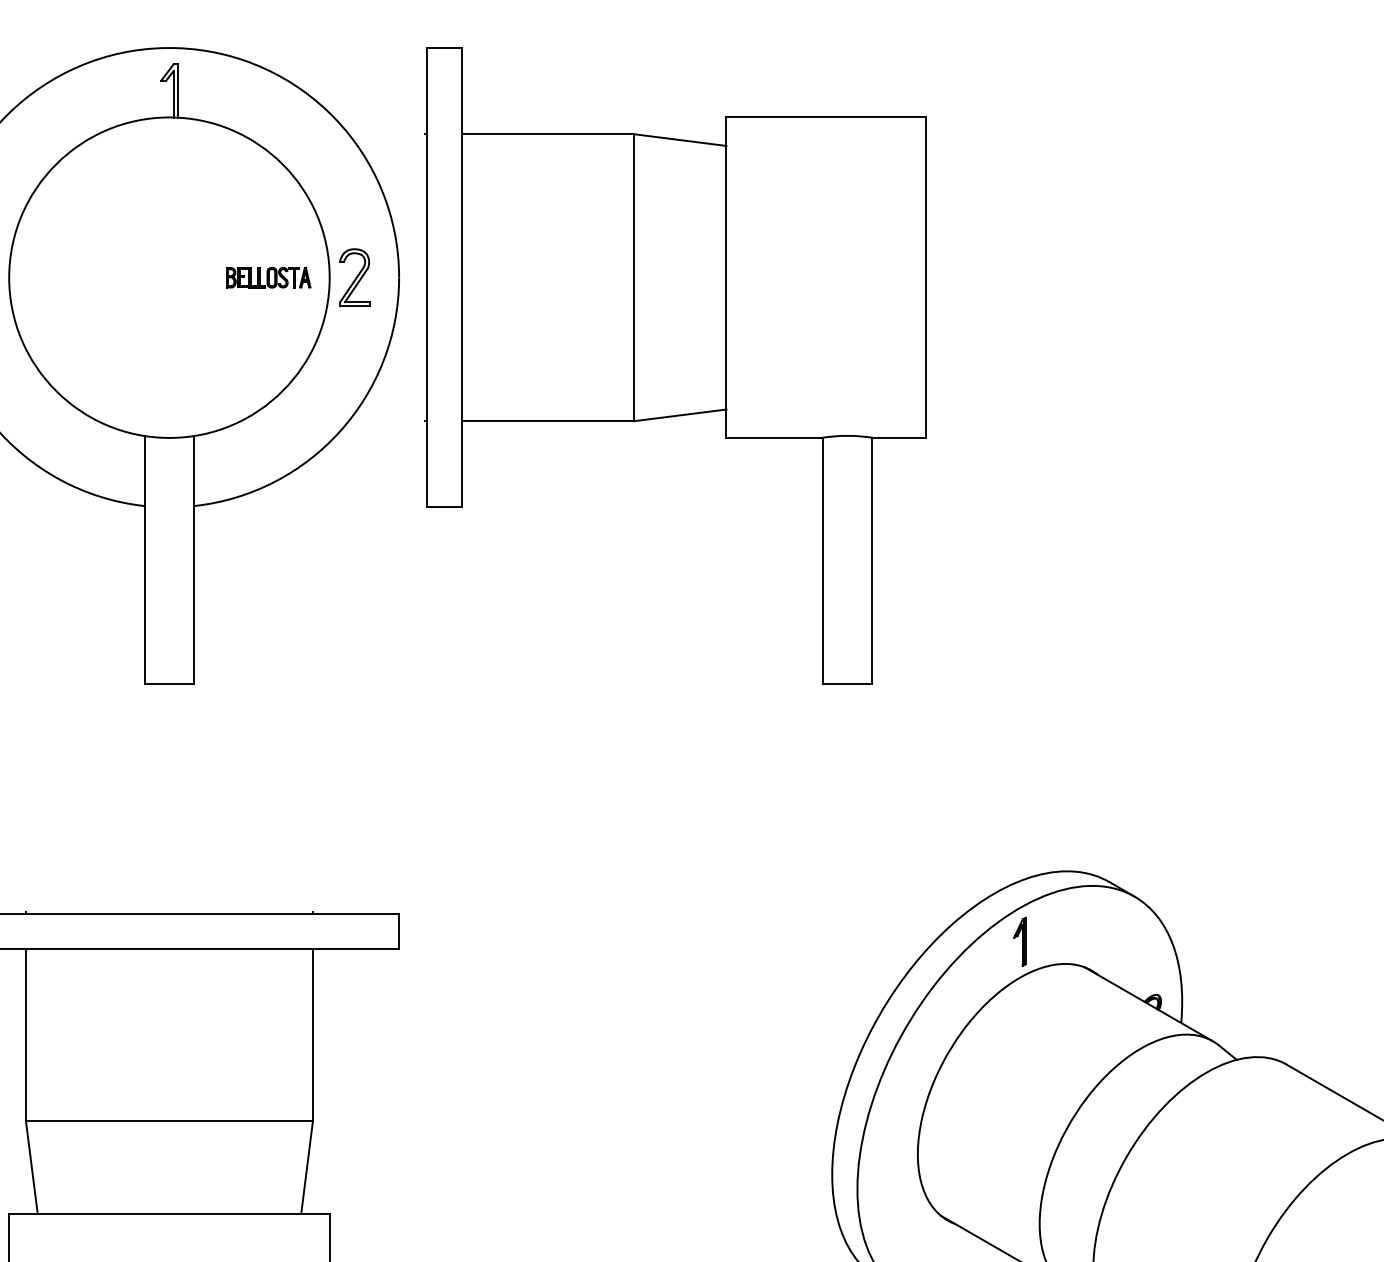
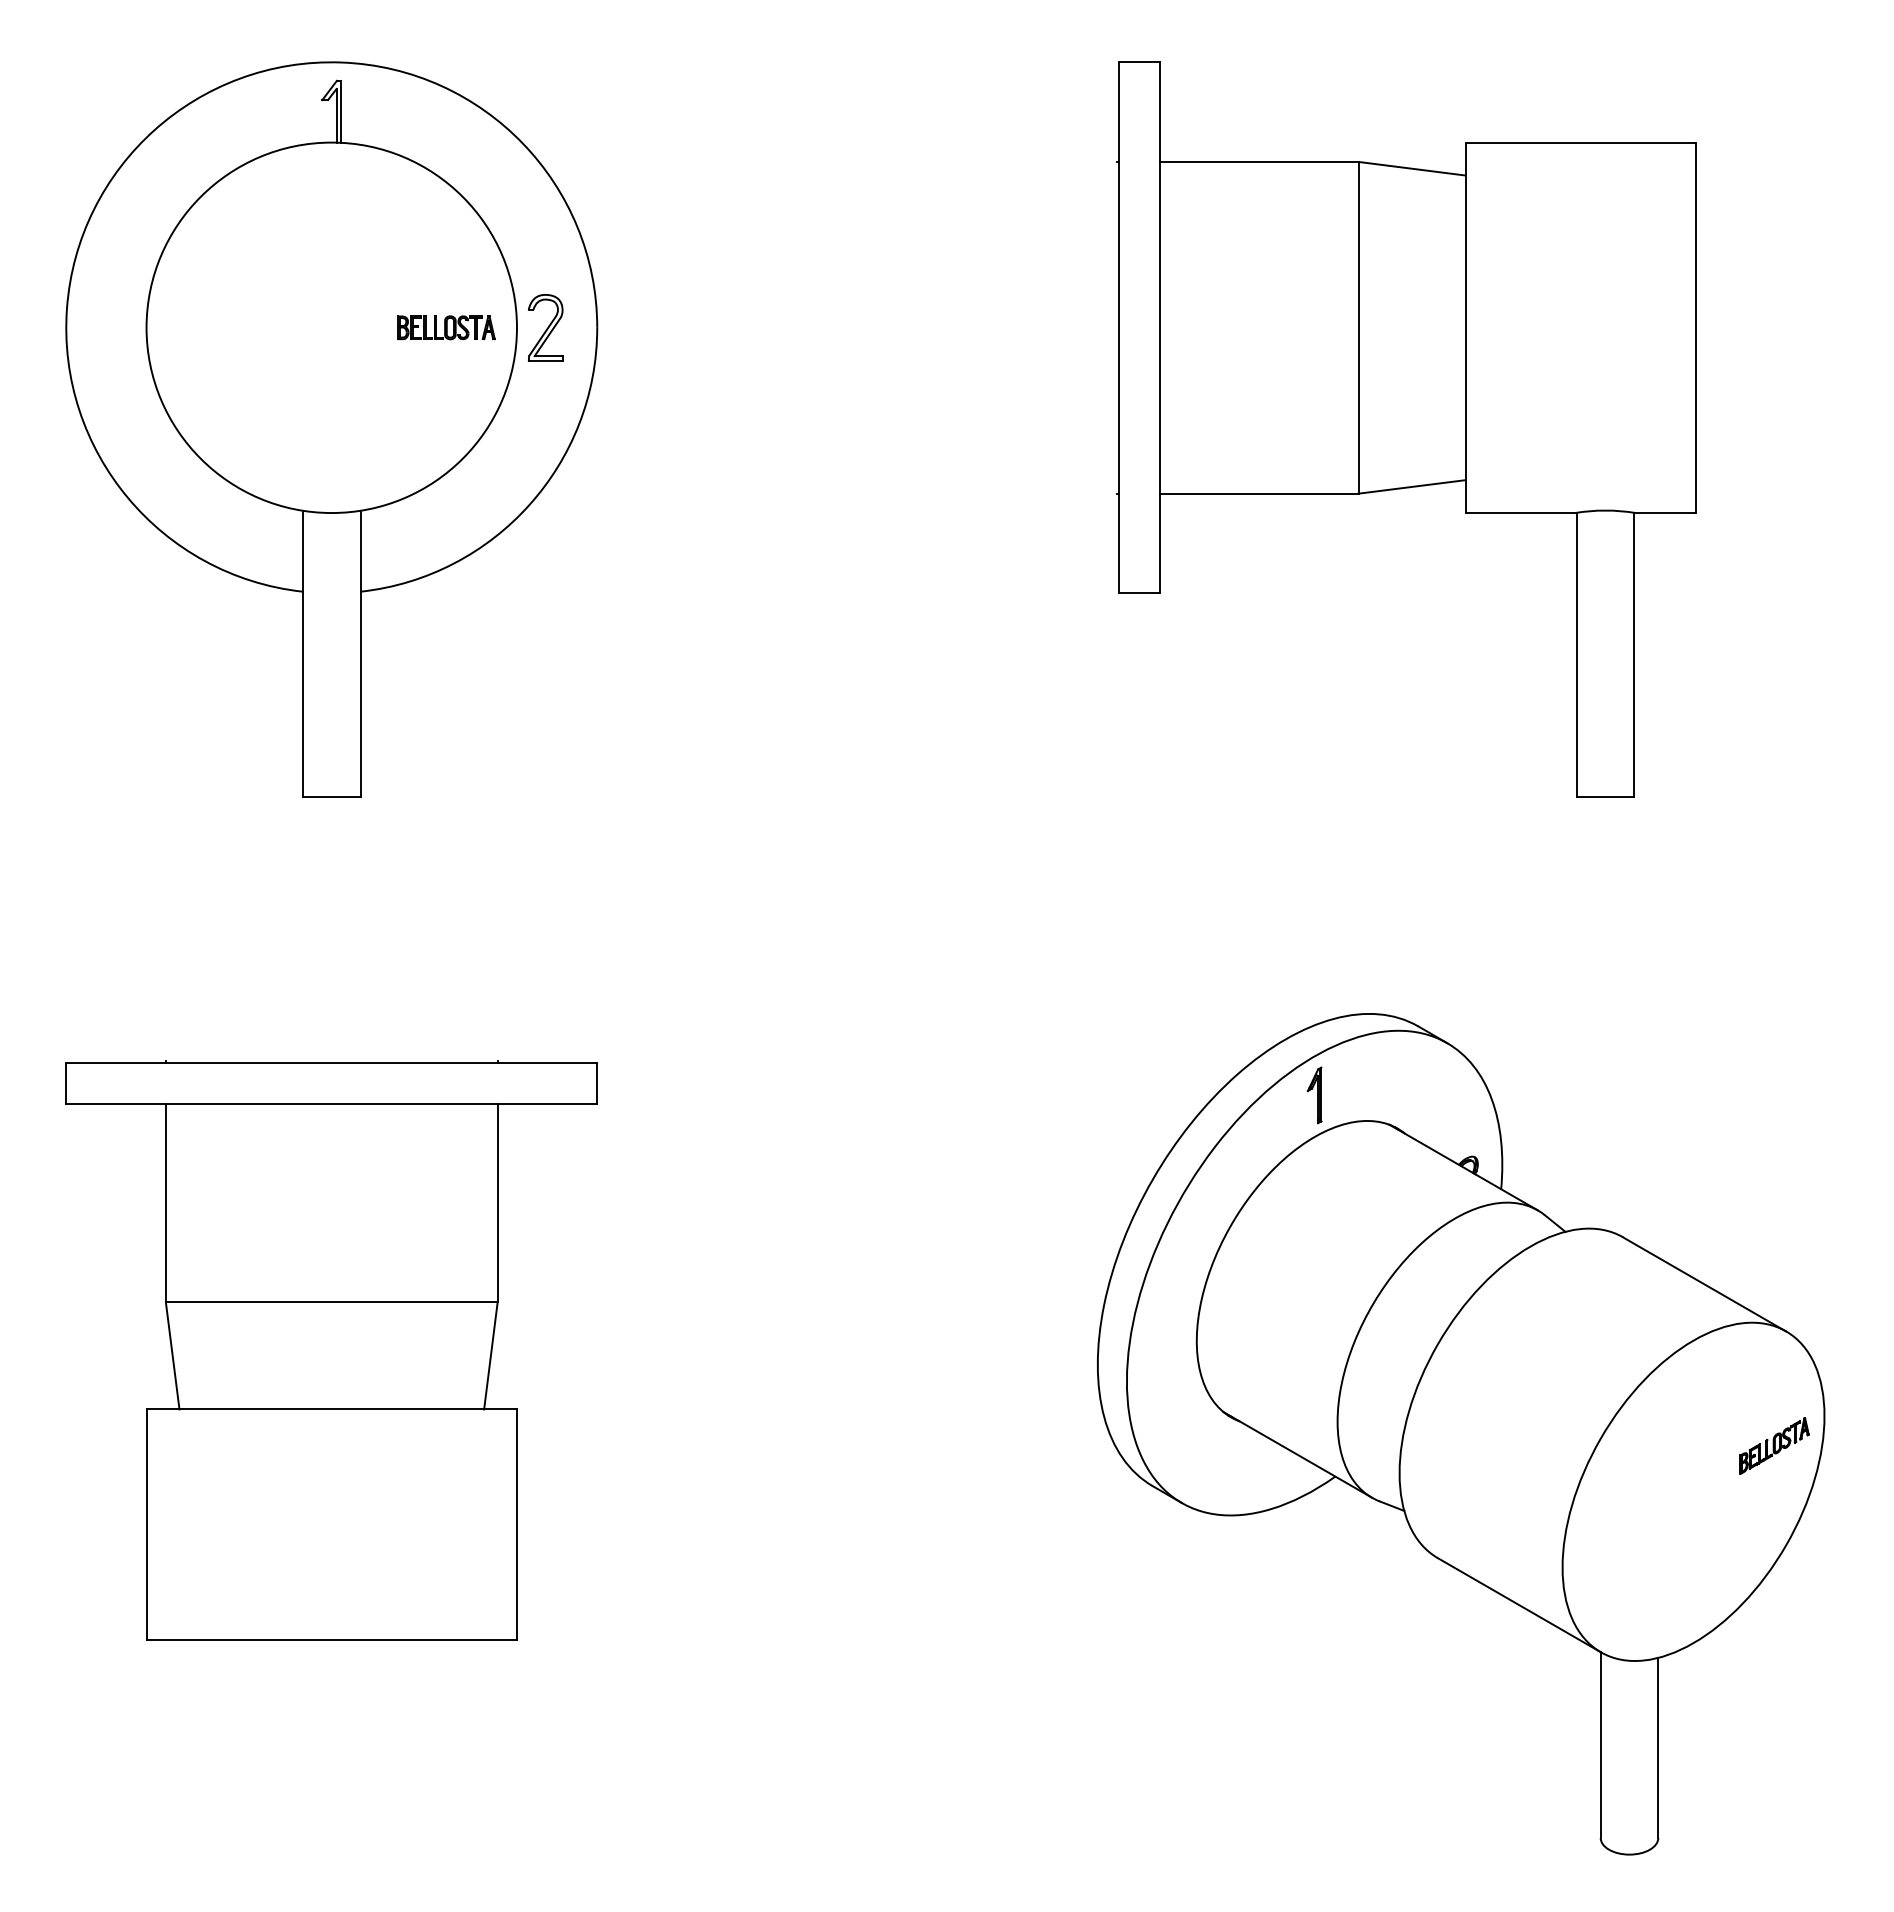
part: (675, 365) -> (1406, 429), moved

